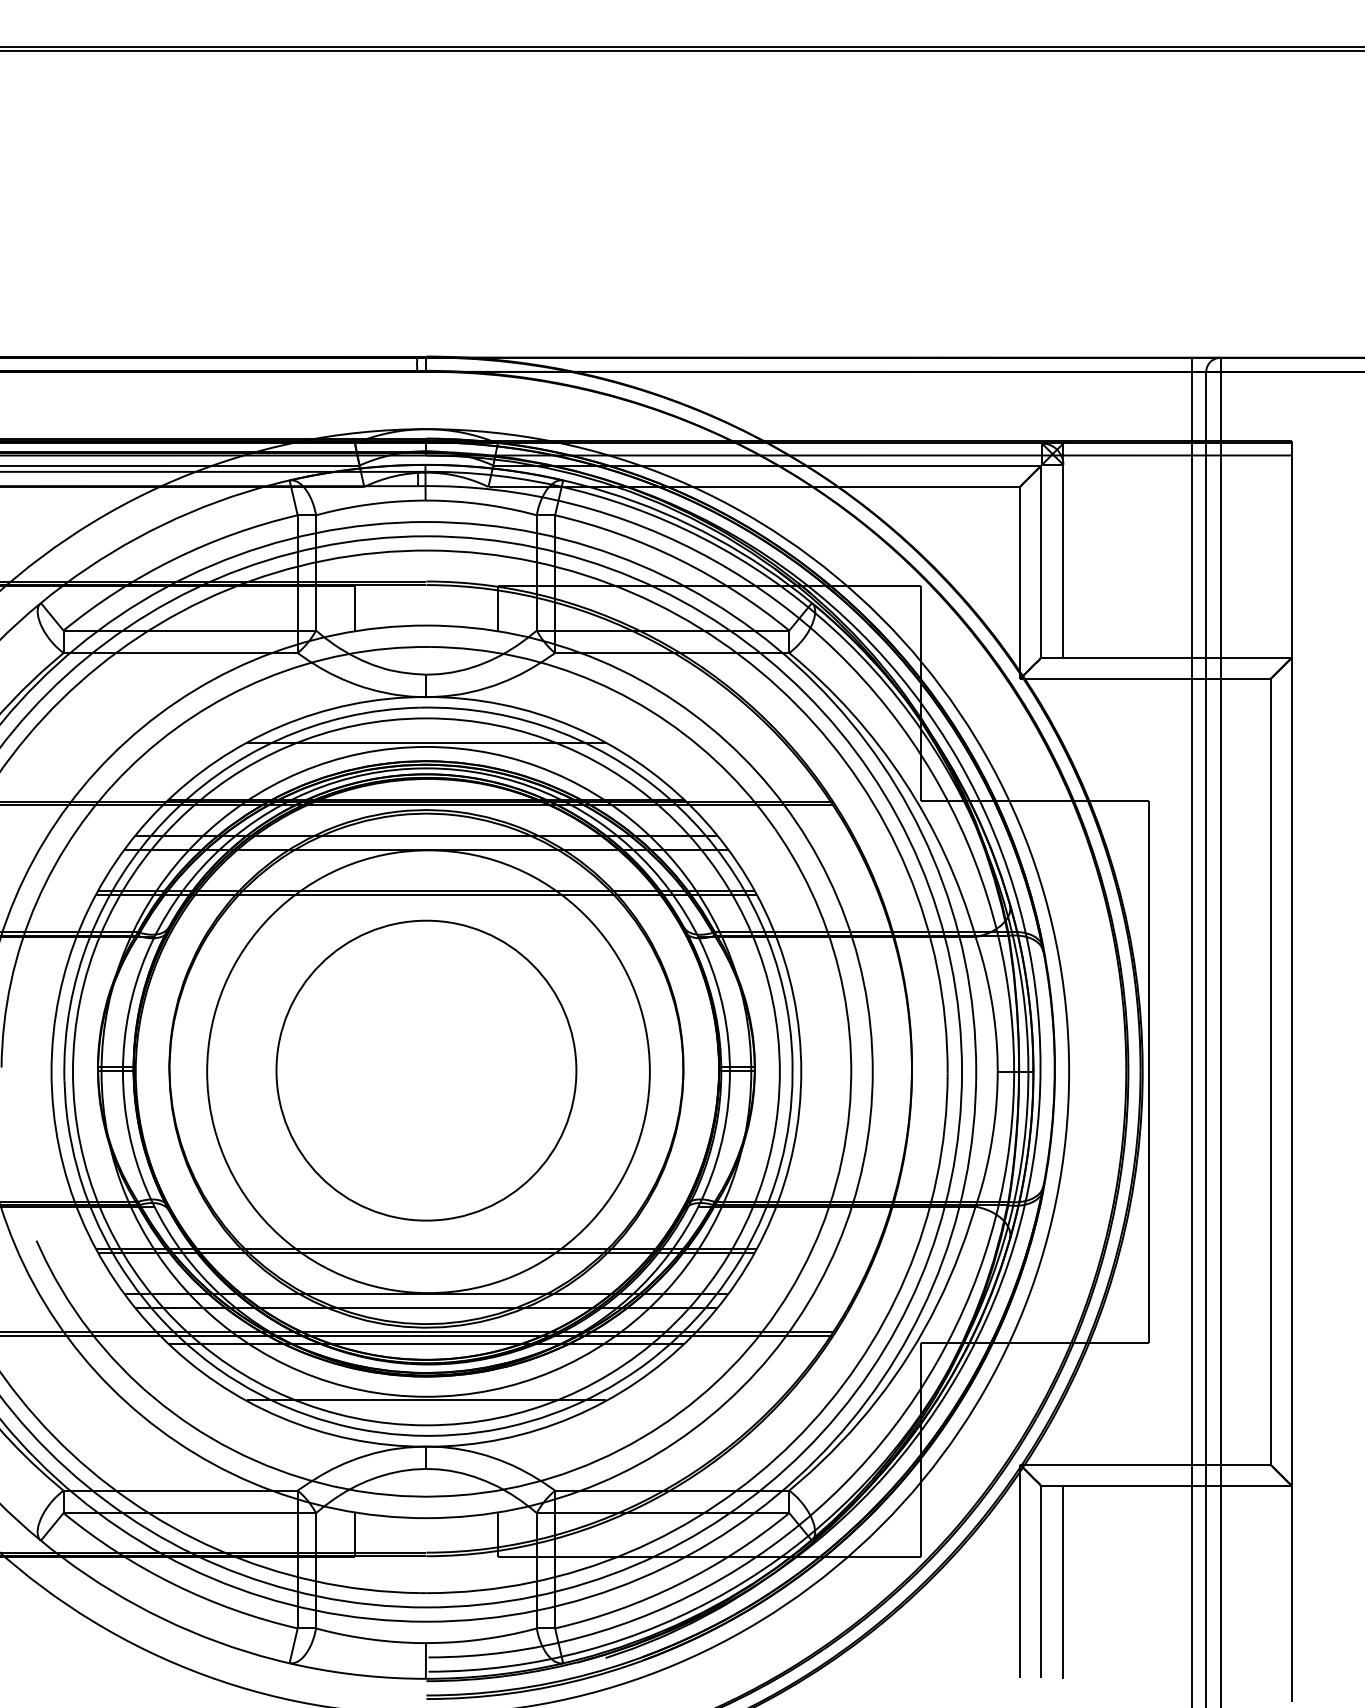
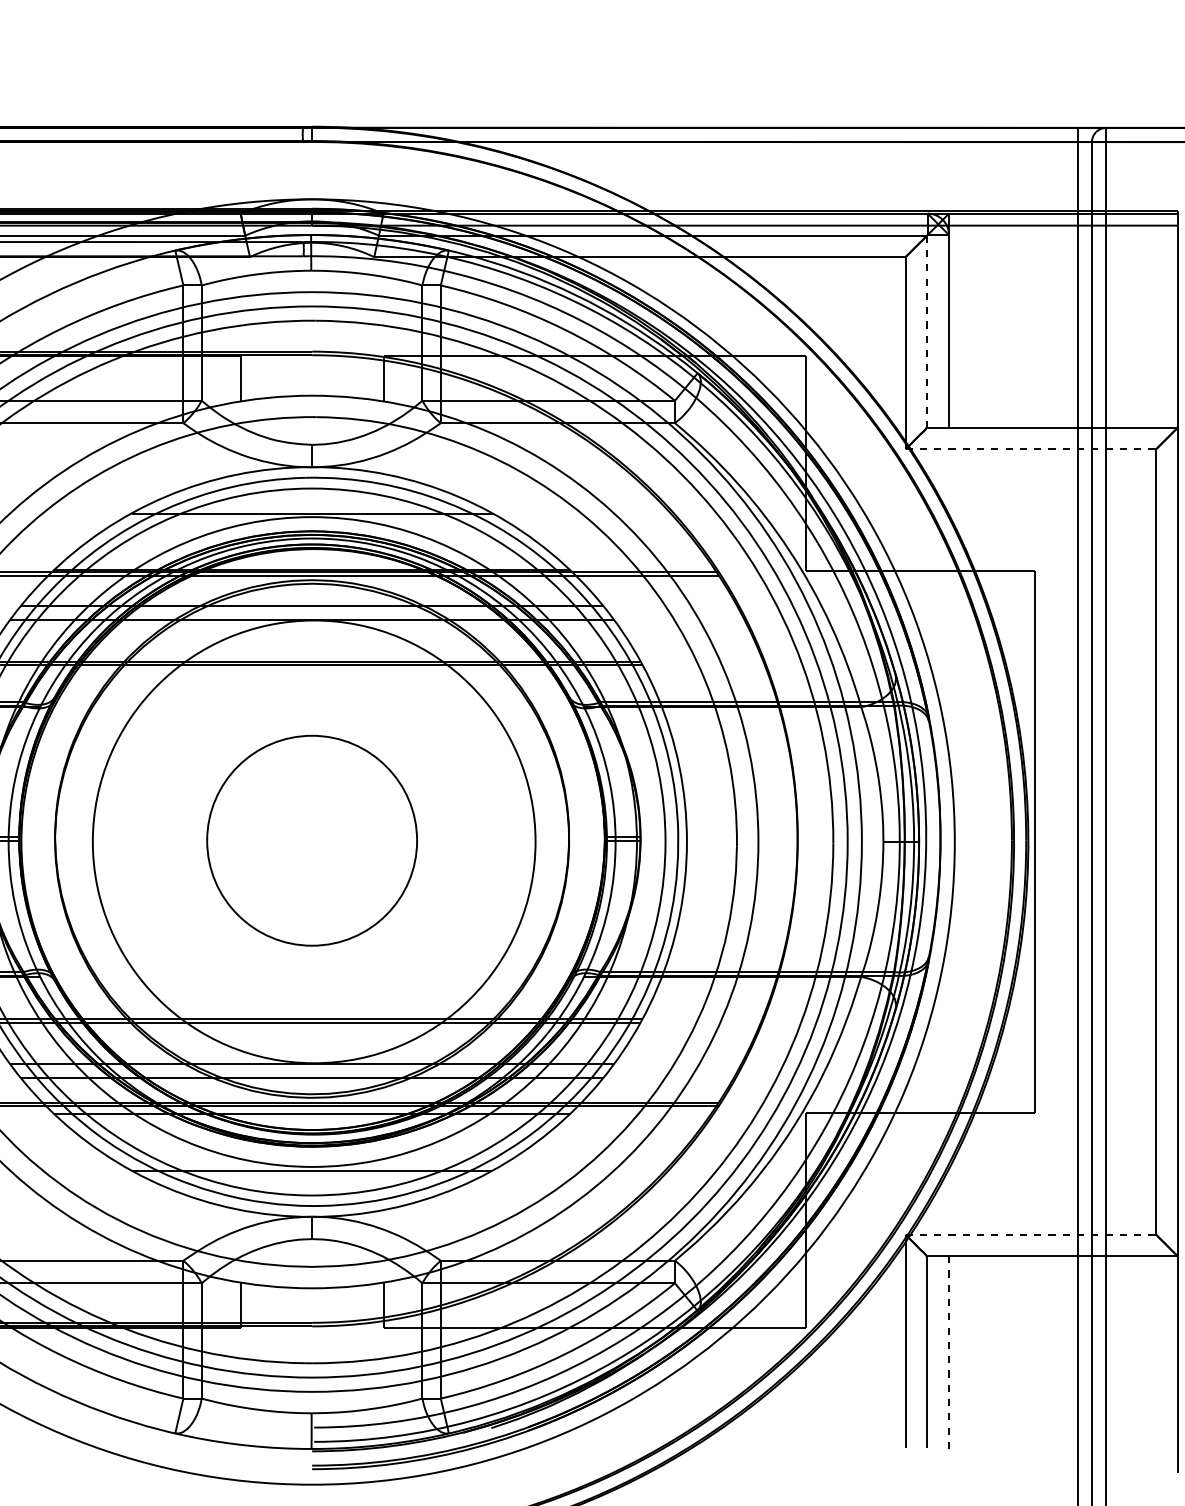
line: (1041, 562) -> (927, 332), solid -> dashed
line: (1145, 679) -> (1031, 449), solid -> dashed
part: (426, 1070) -> (312, 840), size x0.7
line: (1145, 1464) -> (1031, 1234), solid -> dashed
line: (1063, 1581) -> (949, 1351), solid -> dashed

